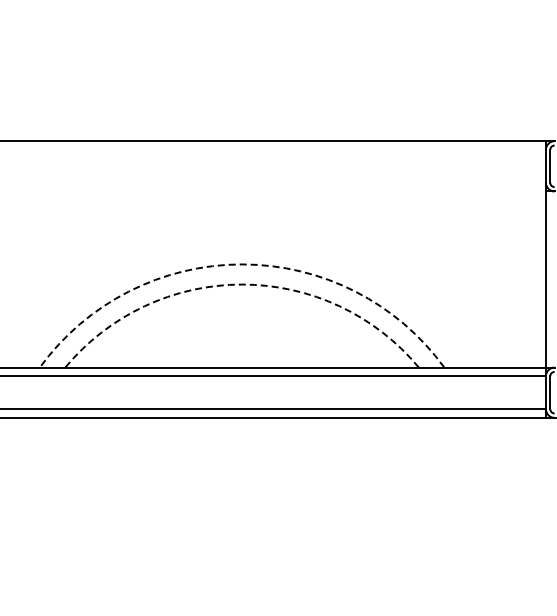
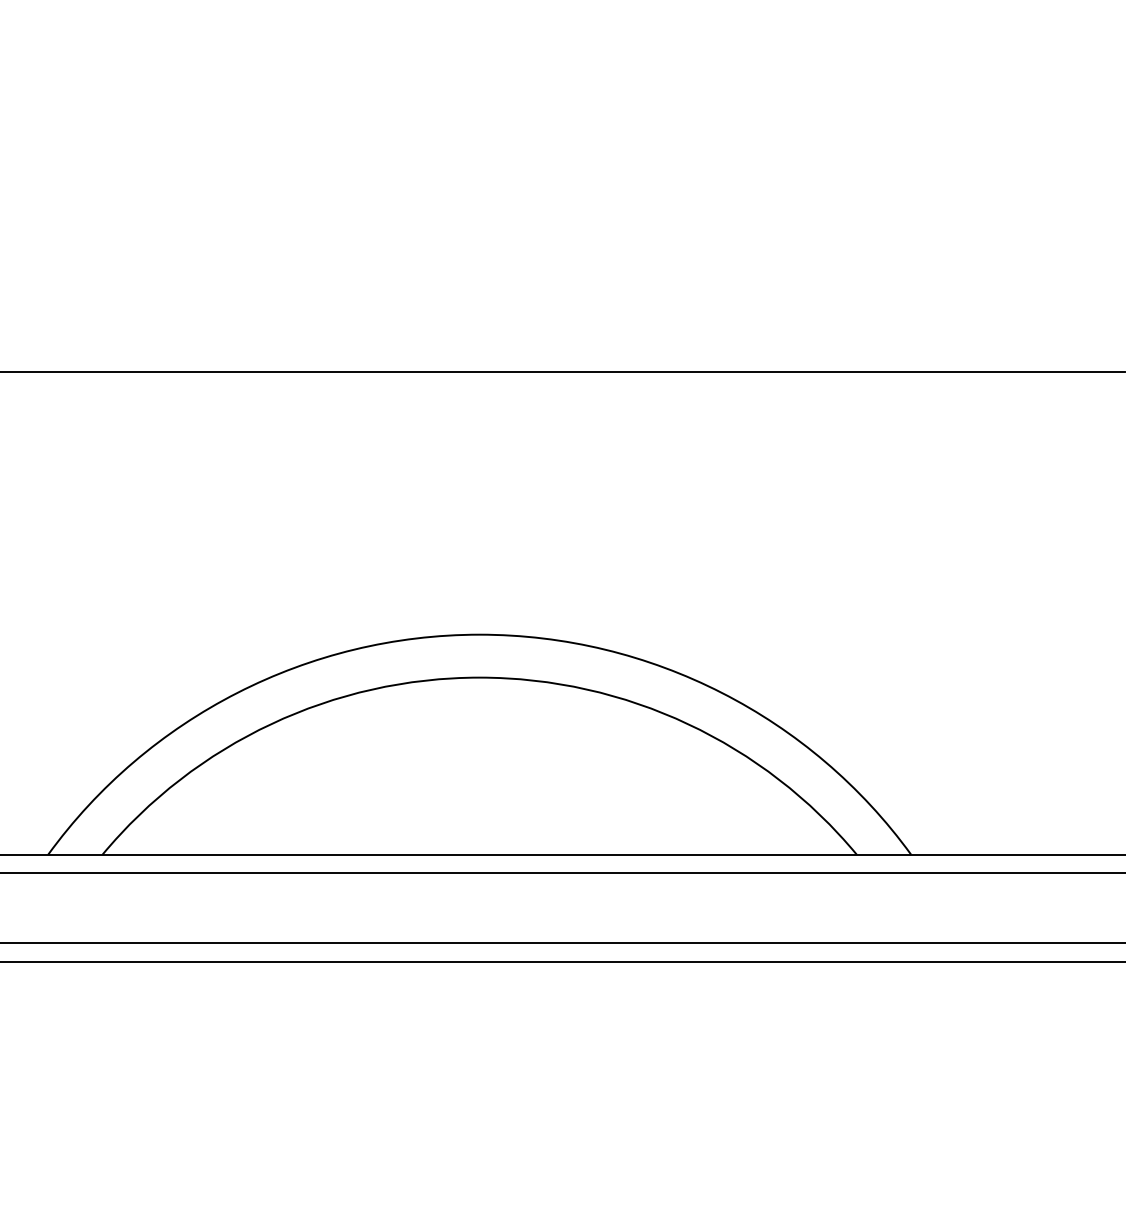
arc: (242, 264) -> (480, 634), dashed -> solid
arc: (242, 284) -> (480, 677), dashed -> solid

